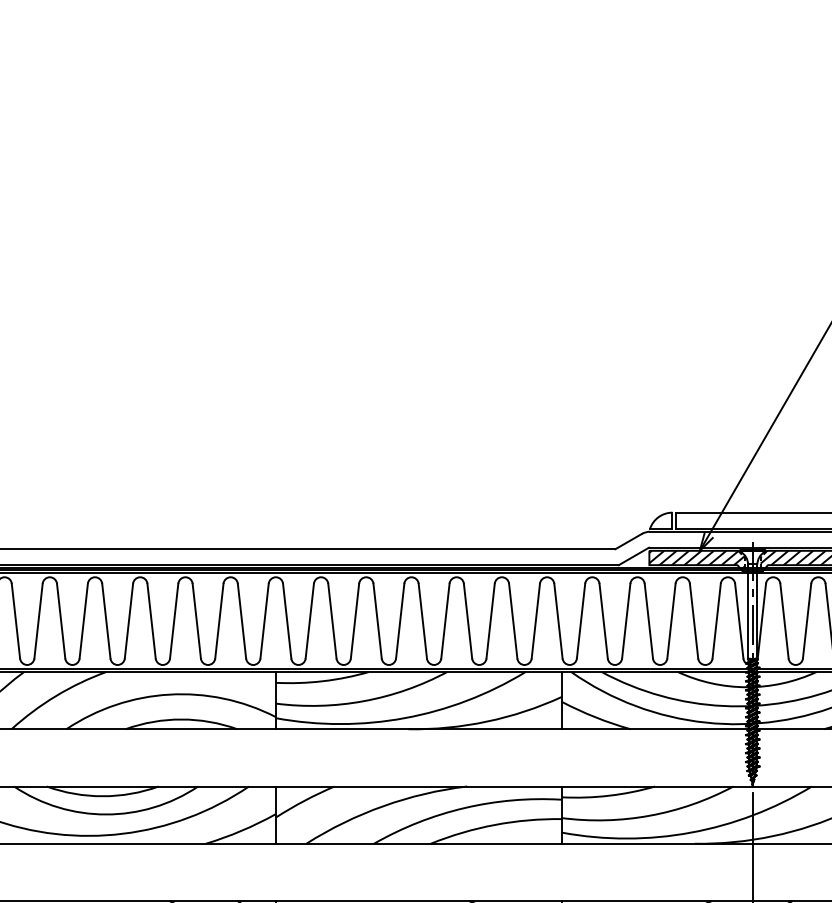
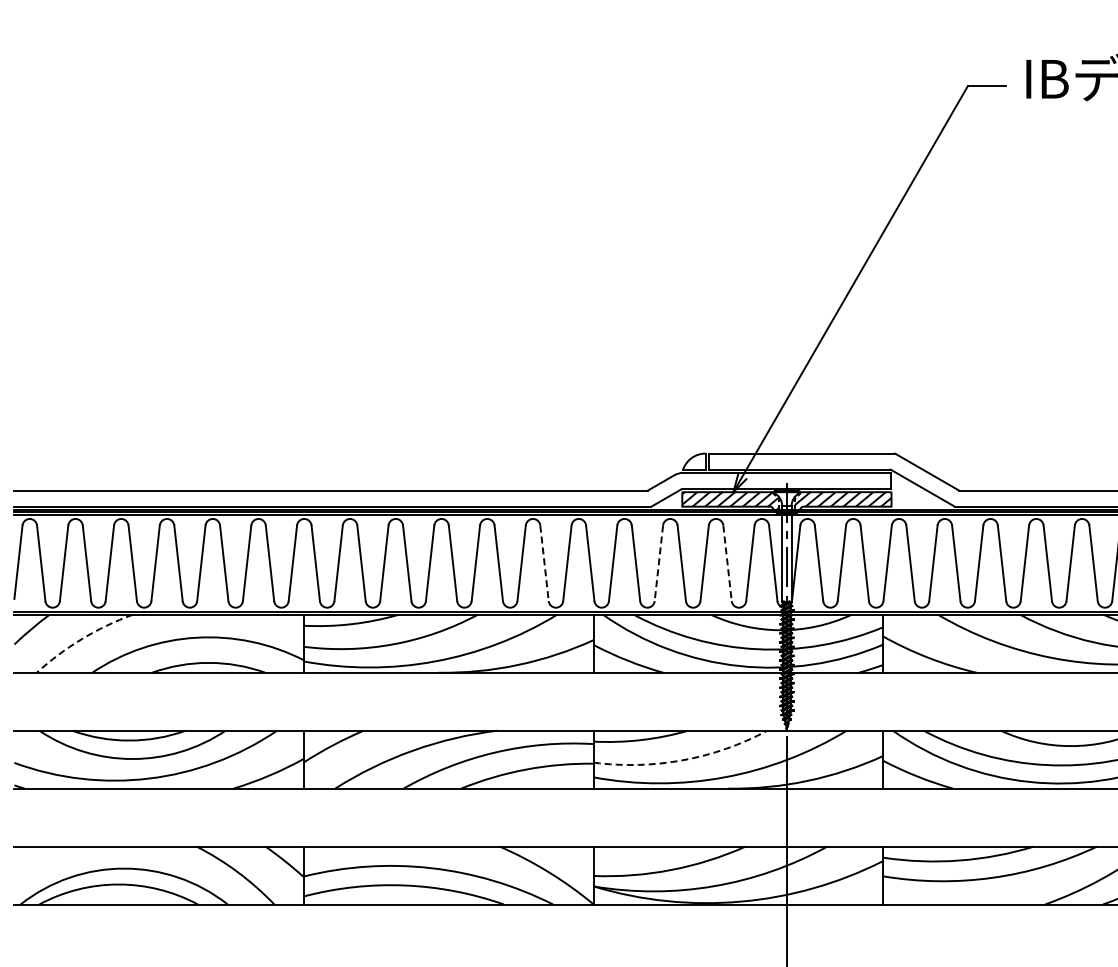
line: (513, 621) -> (544, 563), solid -> dashed
line: (625, 621) -> (658, 563), solid -> dashed
line: (694, 621) -> (727, 563), solid -> dashed
arc: (55, 696) -> (81, 639), solid -> dashed
arc: (650, 815) -> (683, 760), solid -> dashed

